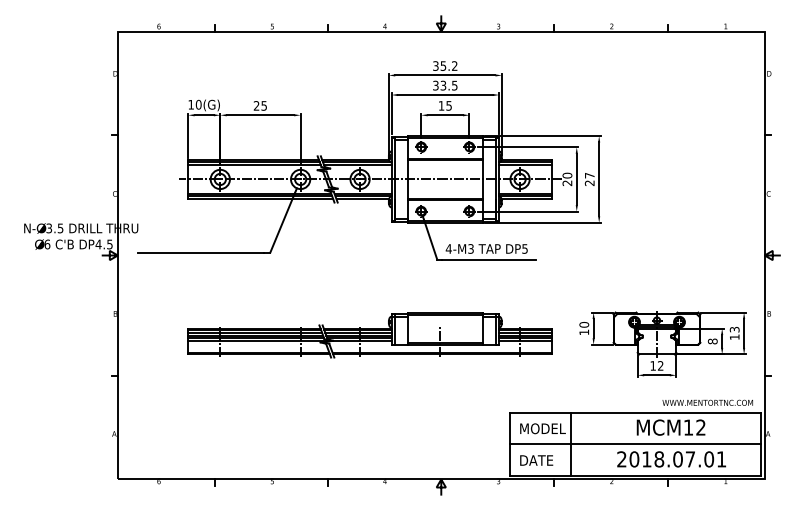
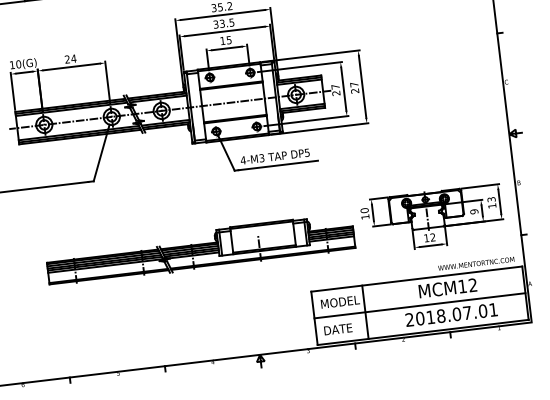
text: (264, 105) -> (74, 58), 25 -> 24
text: (567, 175) -> (335, 86), 20 -> 27
part: (369, 335) -> (200, 250), moved
text: (712, 341) -> (474, 211), 8 -> 9

